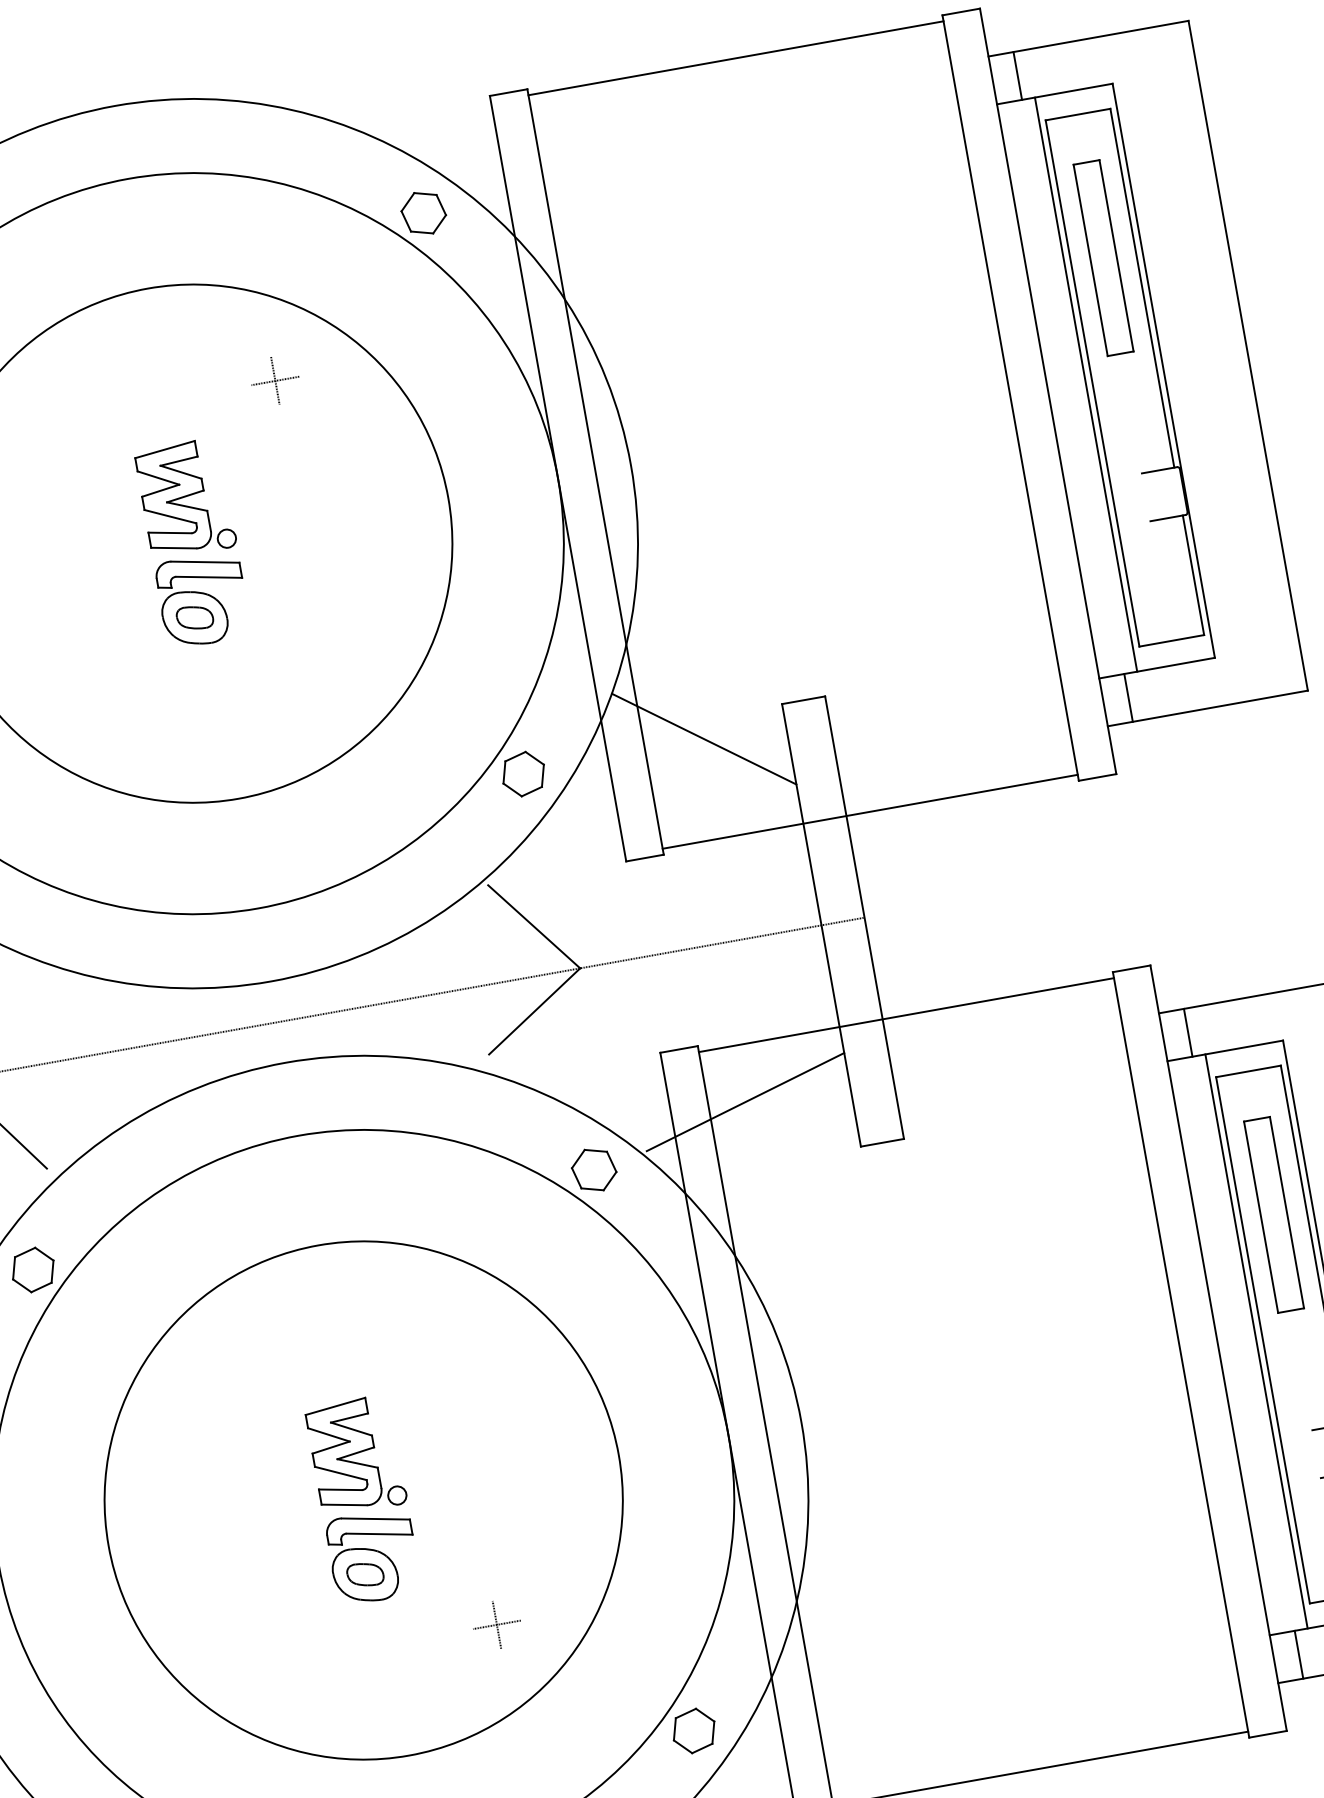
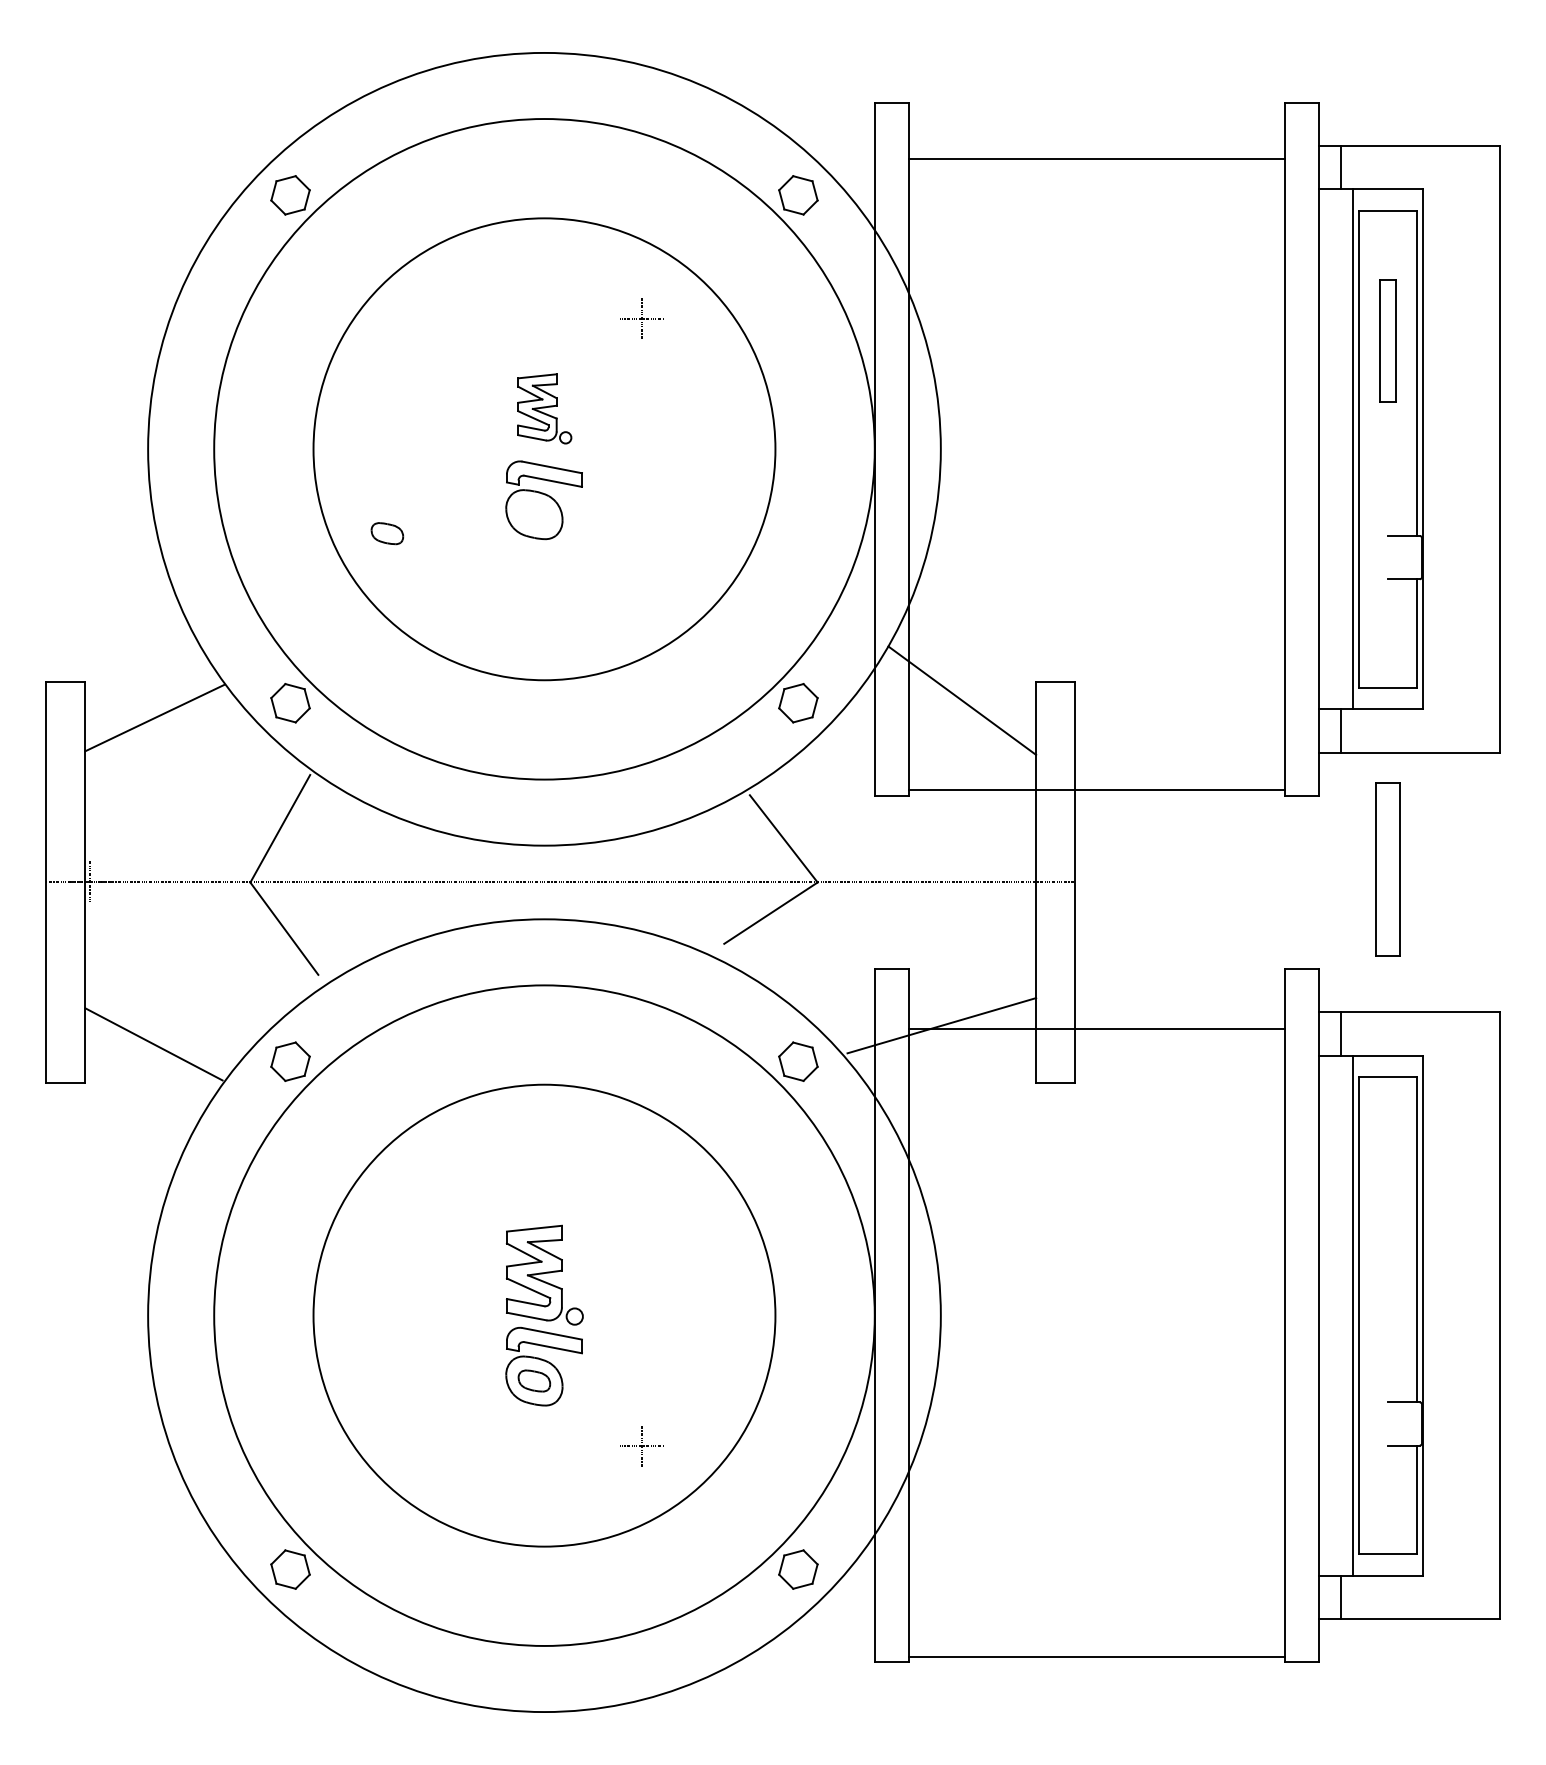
line: (735, 58) -> (1096, 159), moved
part: (1102, 257) -> (1387, 340), size x0.7
part: (185, 498) -> (544, 408), size x0.7
part: (195, 617) -> (387, 533), moved
line: (906, 1015) -> (1096, 1028), moved
part: (1273, 1215) -> (1387, 869), moved

